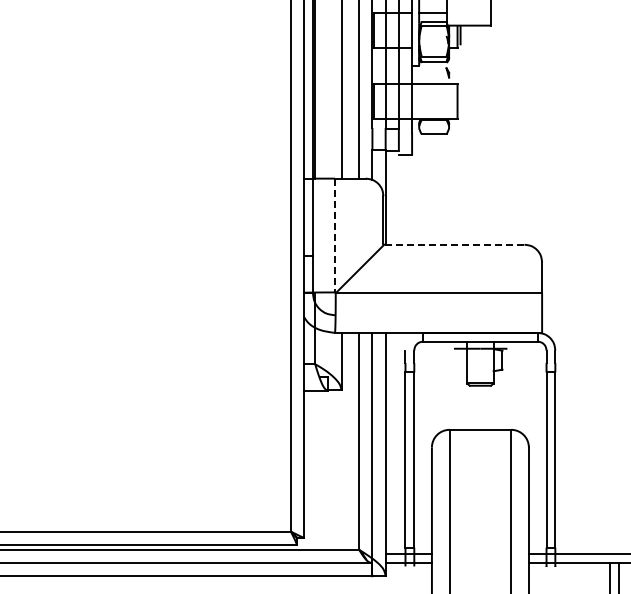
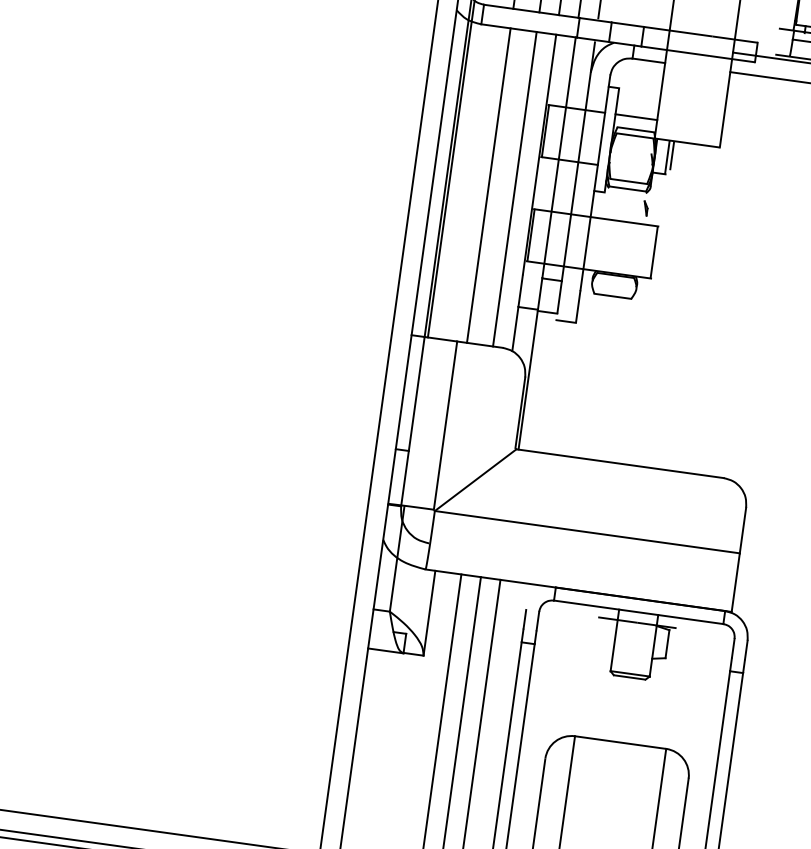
line: (334, 235) -> (444, 425), dashed -> solid
line: (453, 244) -> (618, 463), dashed -> solid

